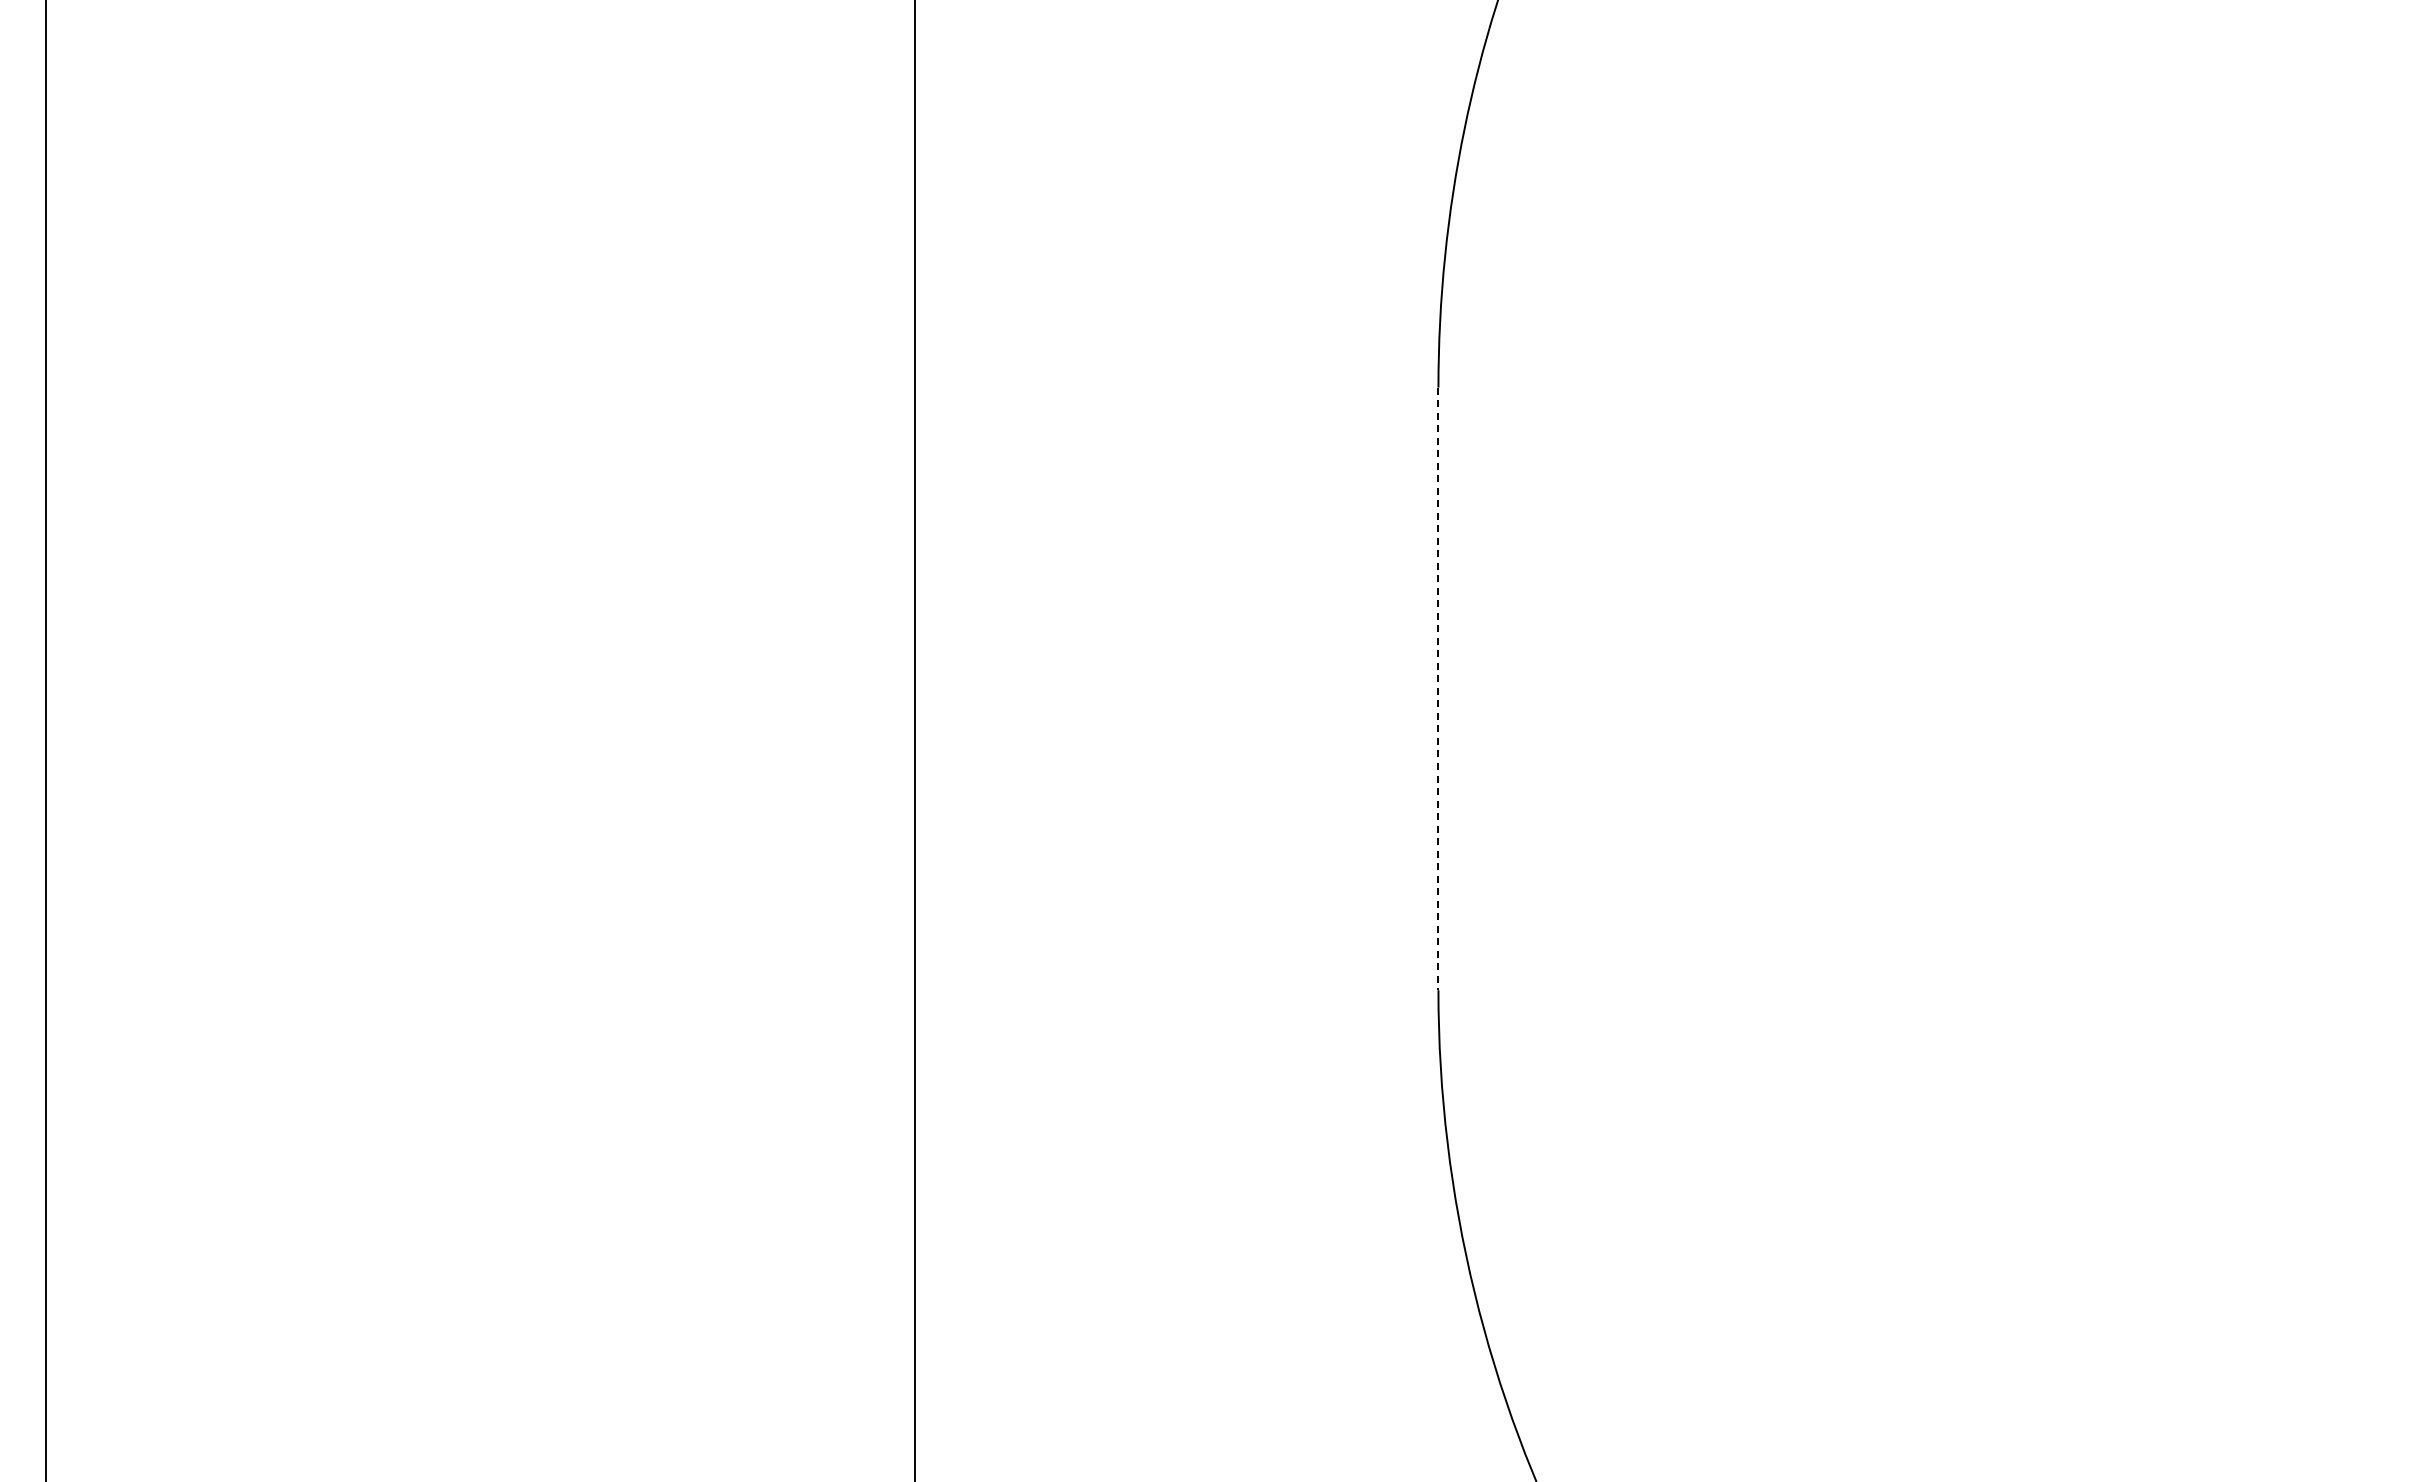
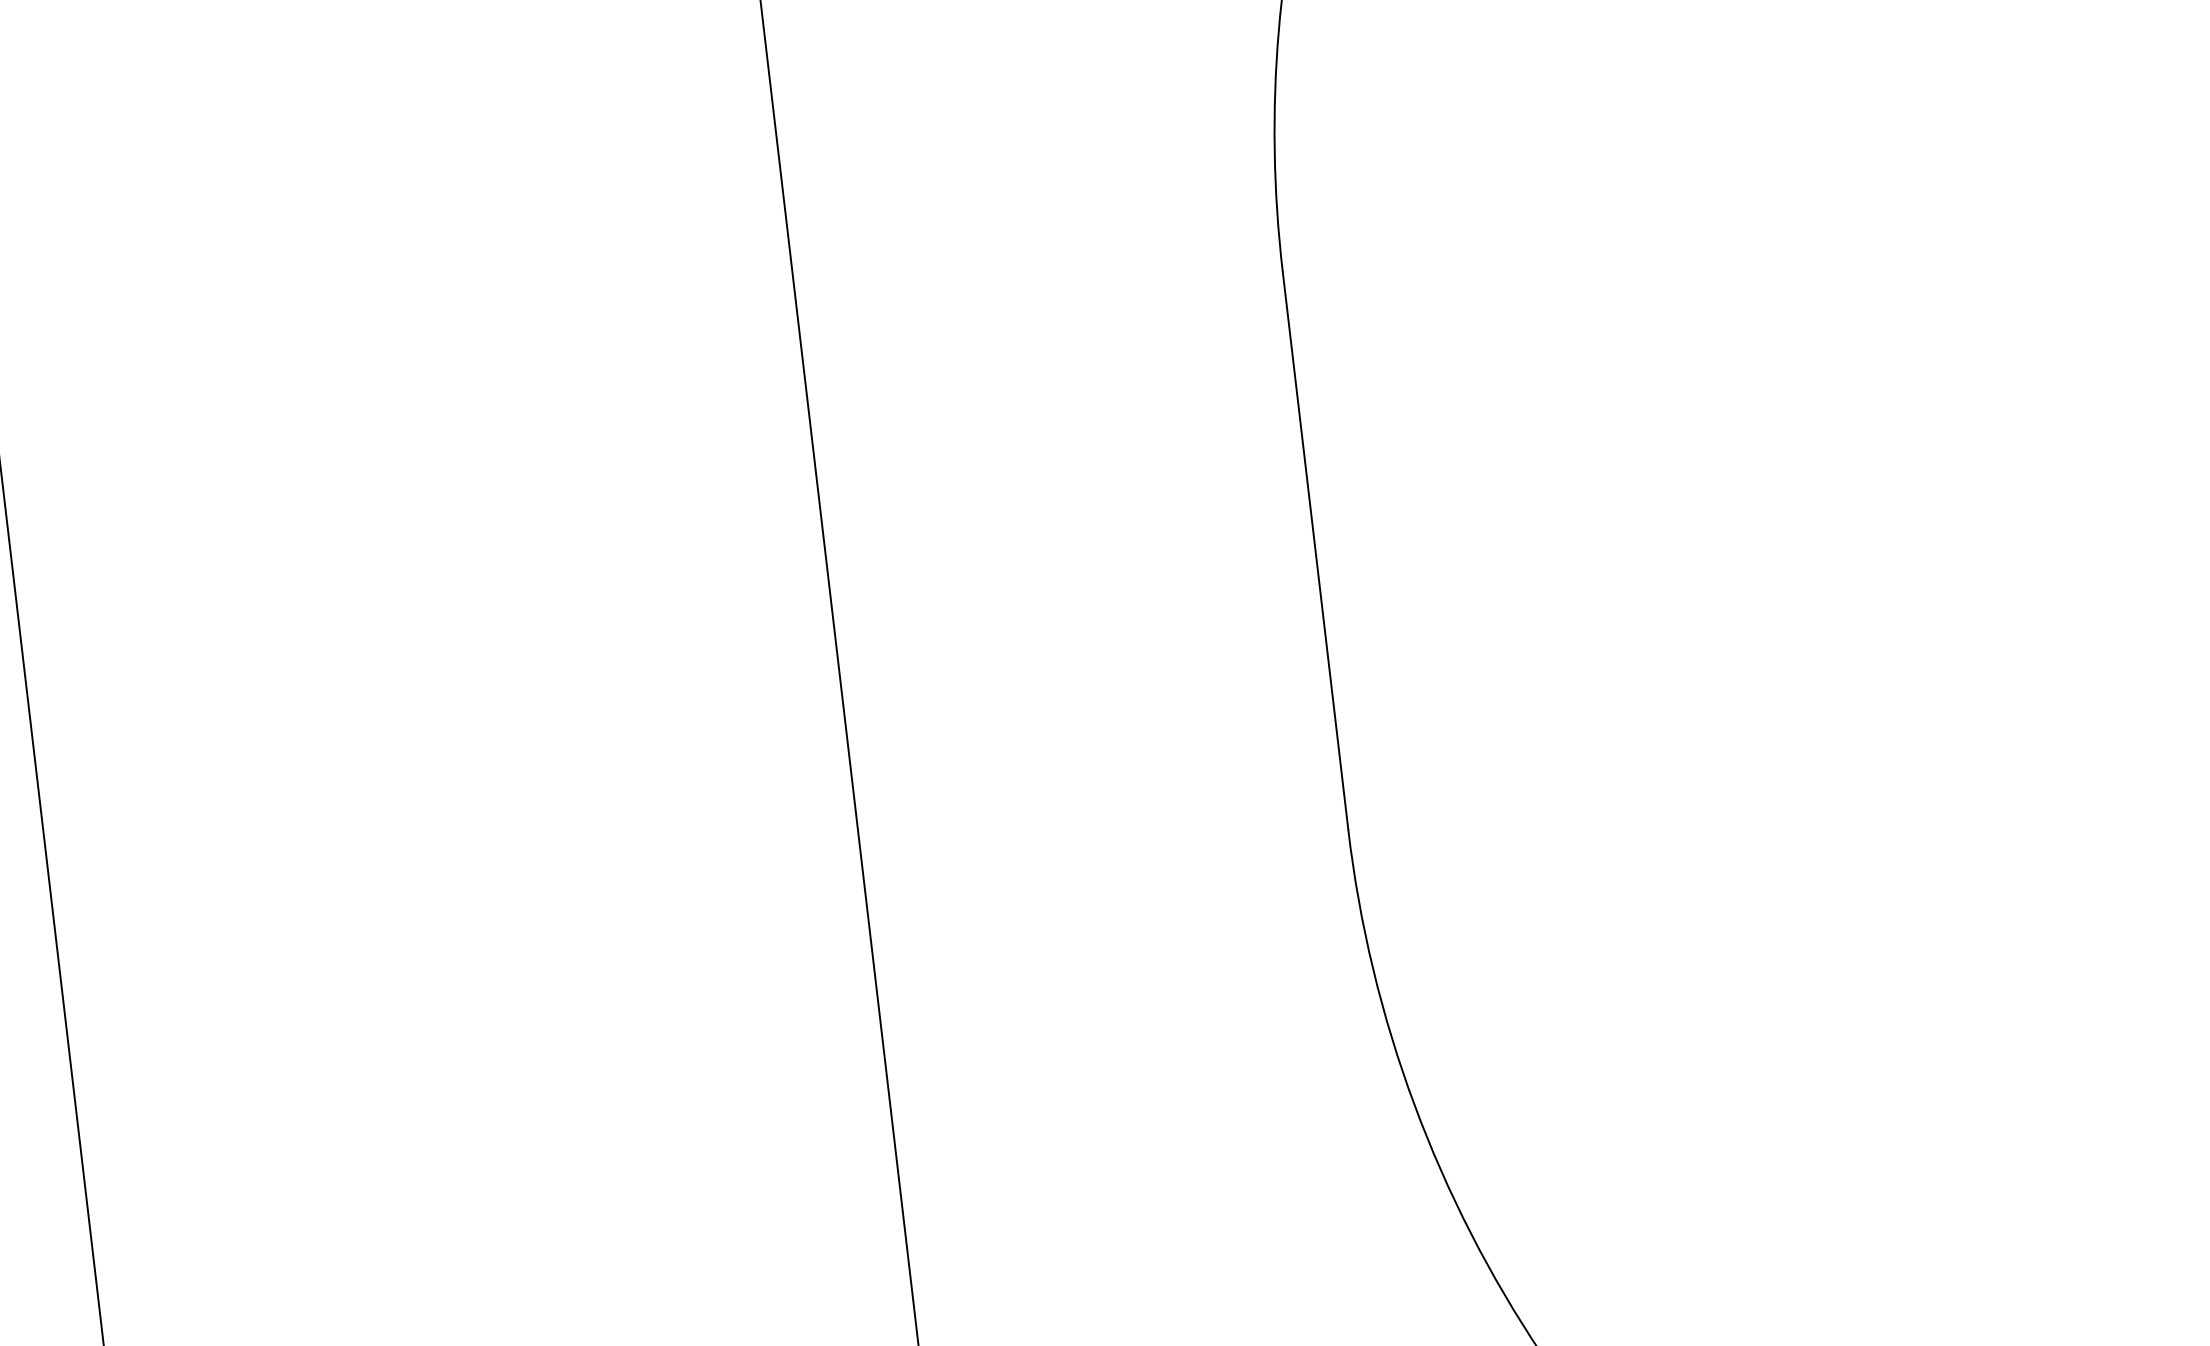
line: (1438, 689) -> (1315, 551), dashed -> solid

